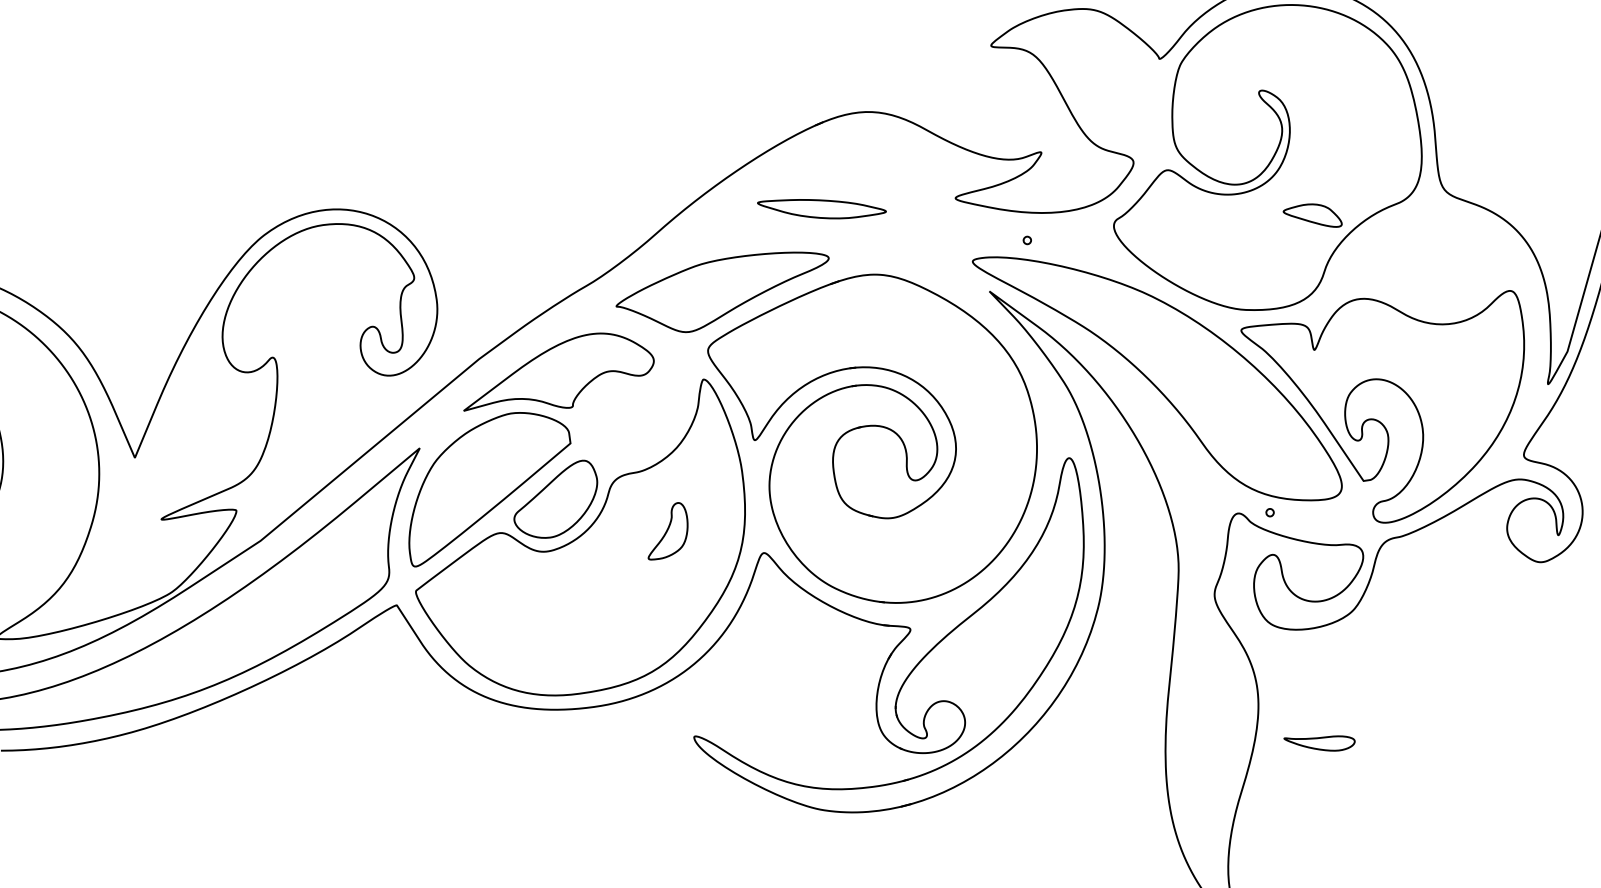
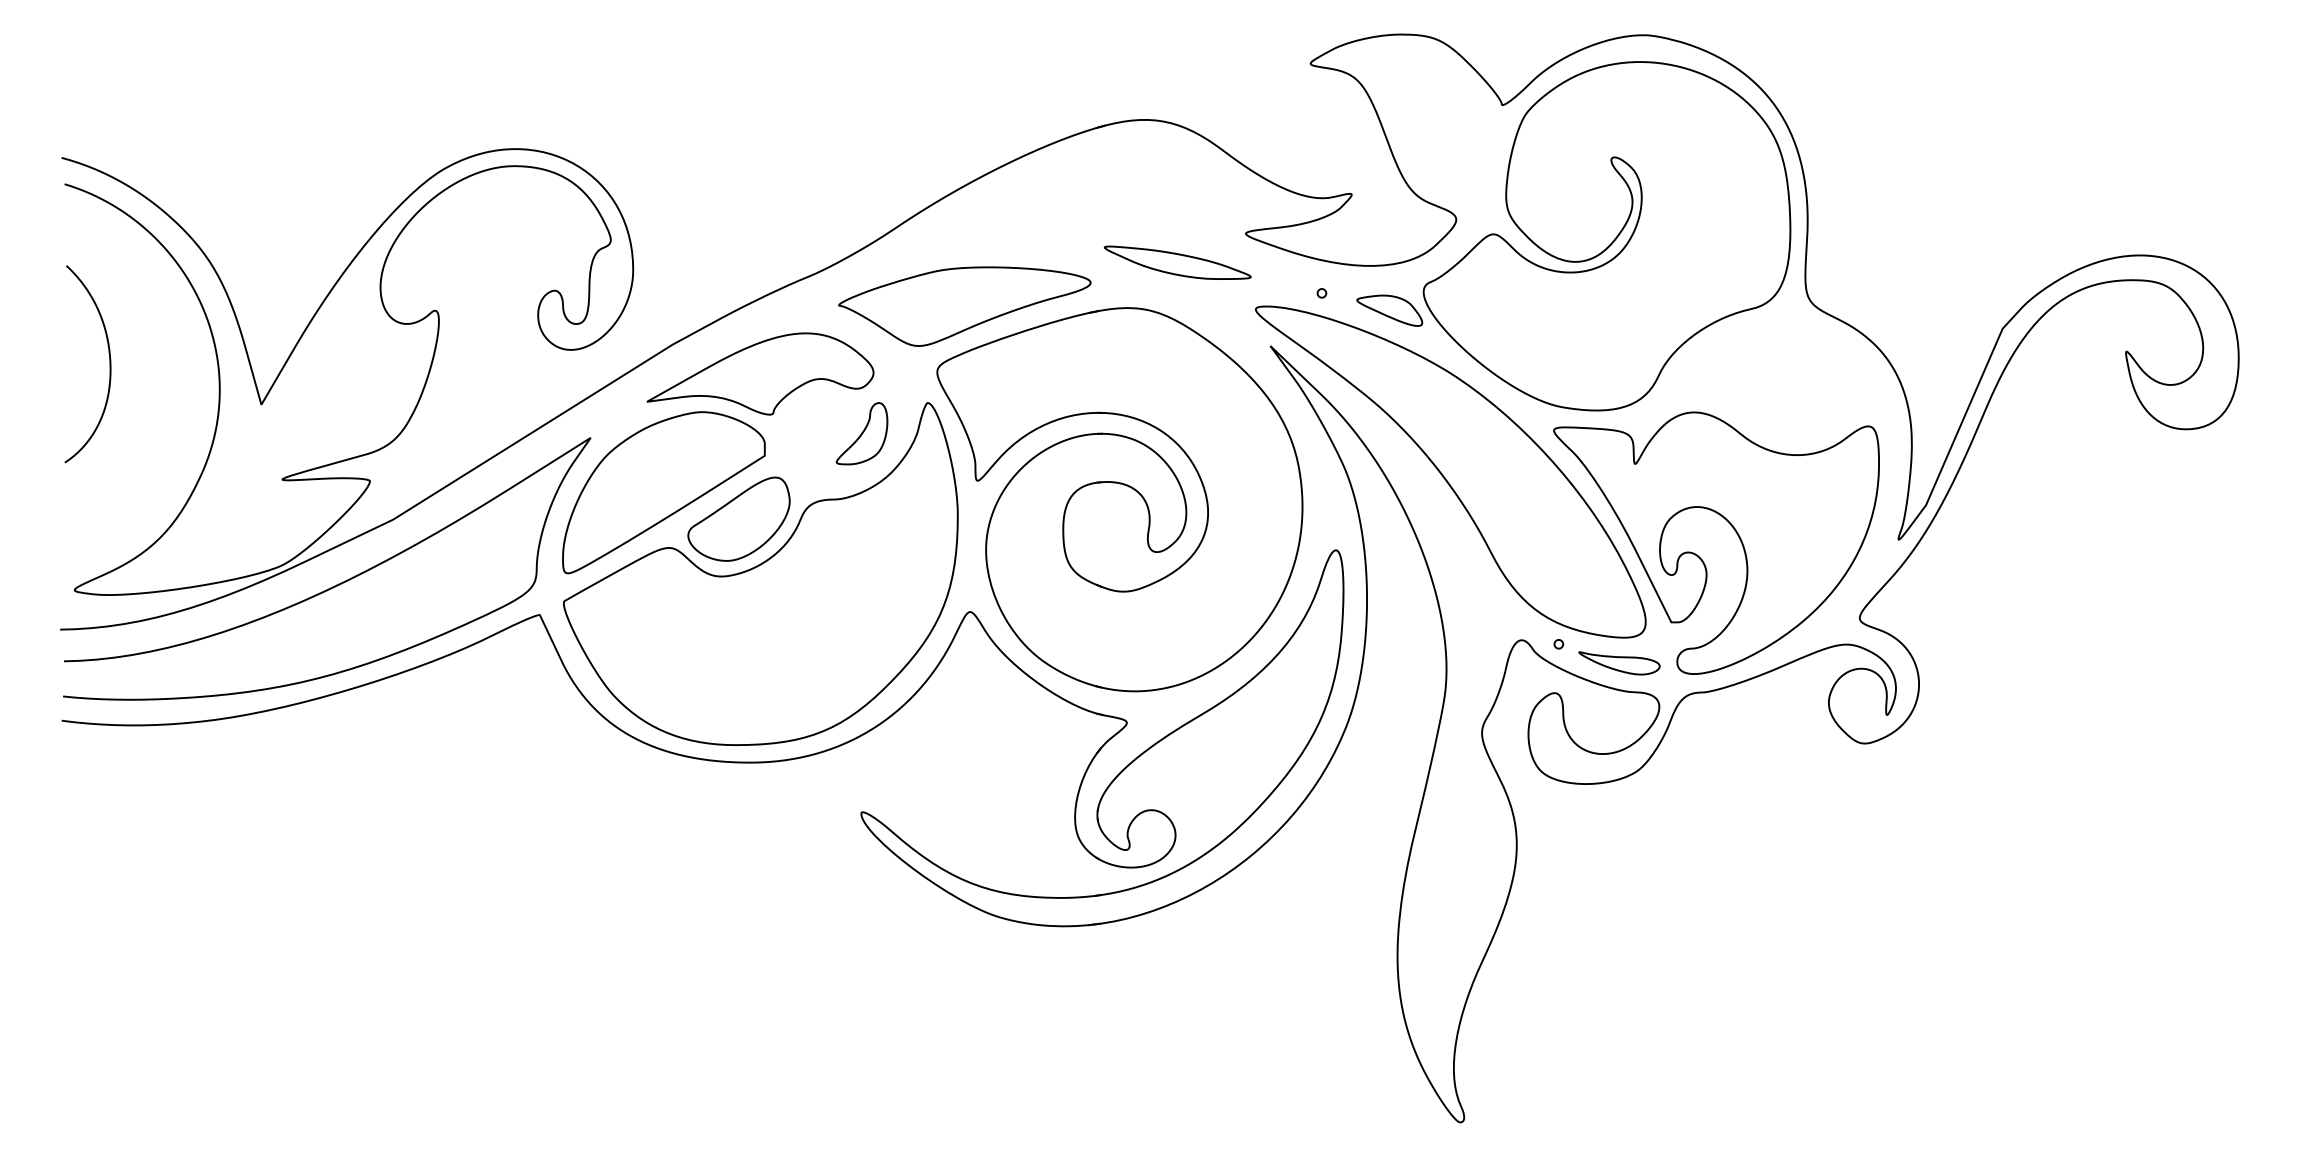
part: (821, 207) -> (1177, 262), moved
part: (1312, 216) -> (1389, 310), moved
part: (667, 530) -> (862, 433), moved
part: (1320, 743) -> (1619, 663), moved

